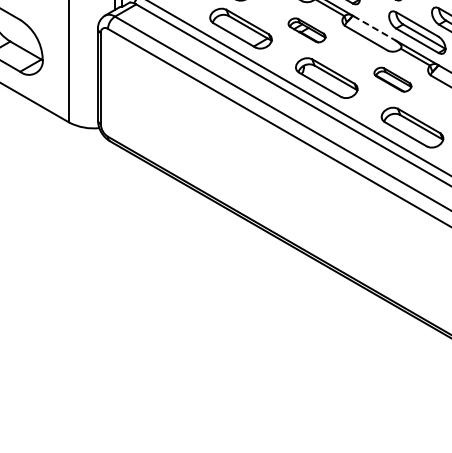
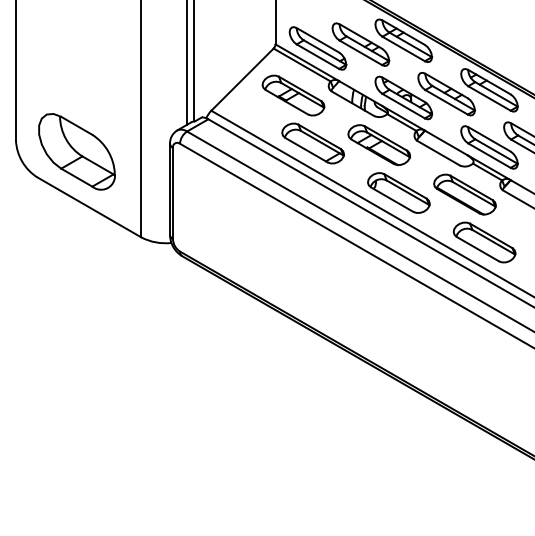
line: (374, 28) -> (446, 143), dashed -> solid
part: (306, 30) -> (378, 145), size x1.67
part: (392, 79) -> (464, 194), size x1.67

